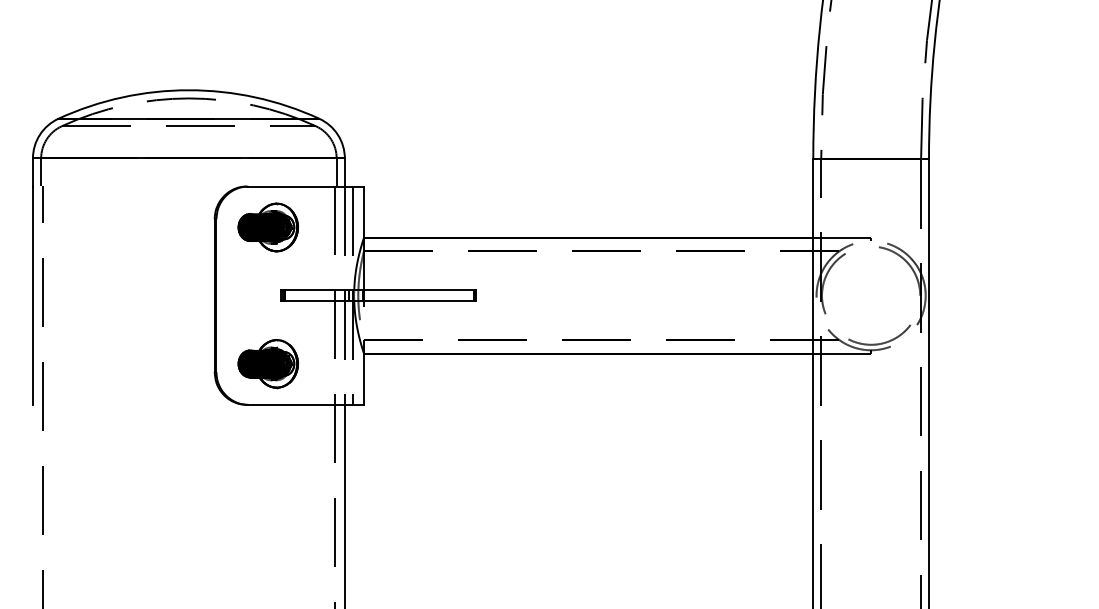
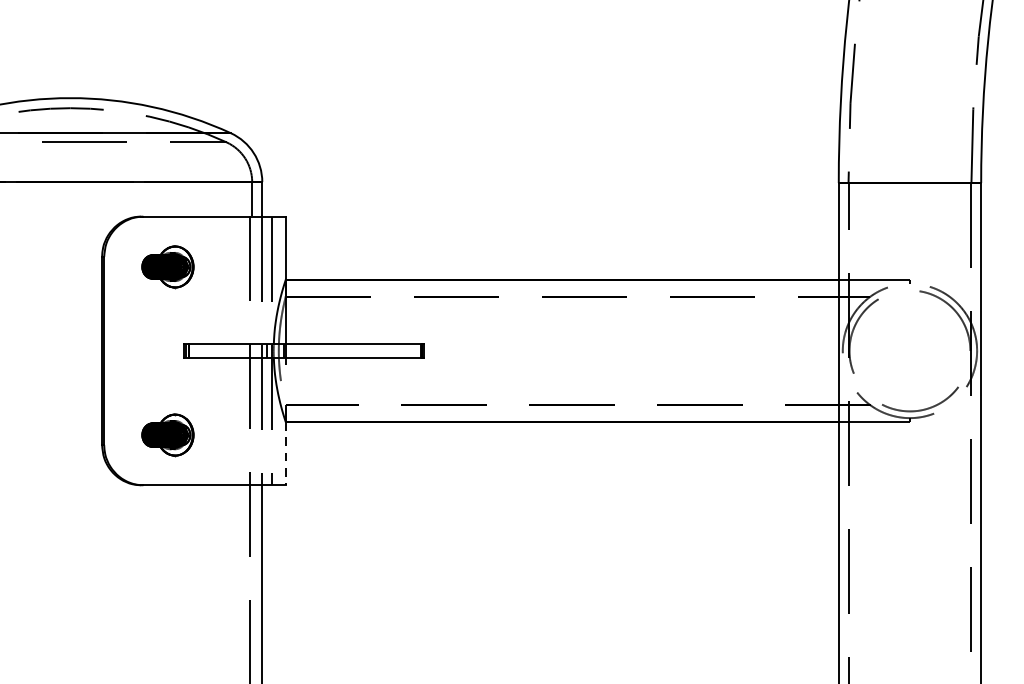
part: (267, 227) -> (167, 267), size x0.7
part: (267, 364) -> (167, 435), size x0.7
line: (363, 379) -> (285, 454), solid -> dashed

